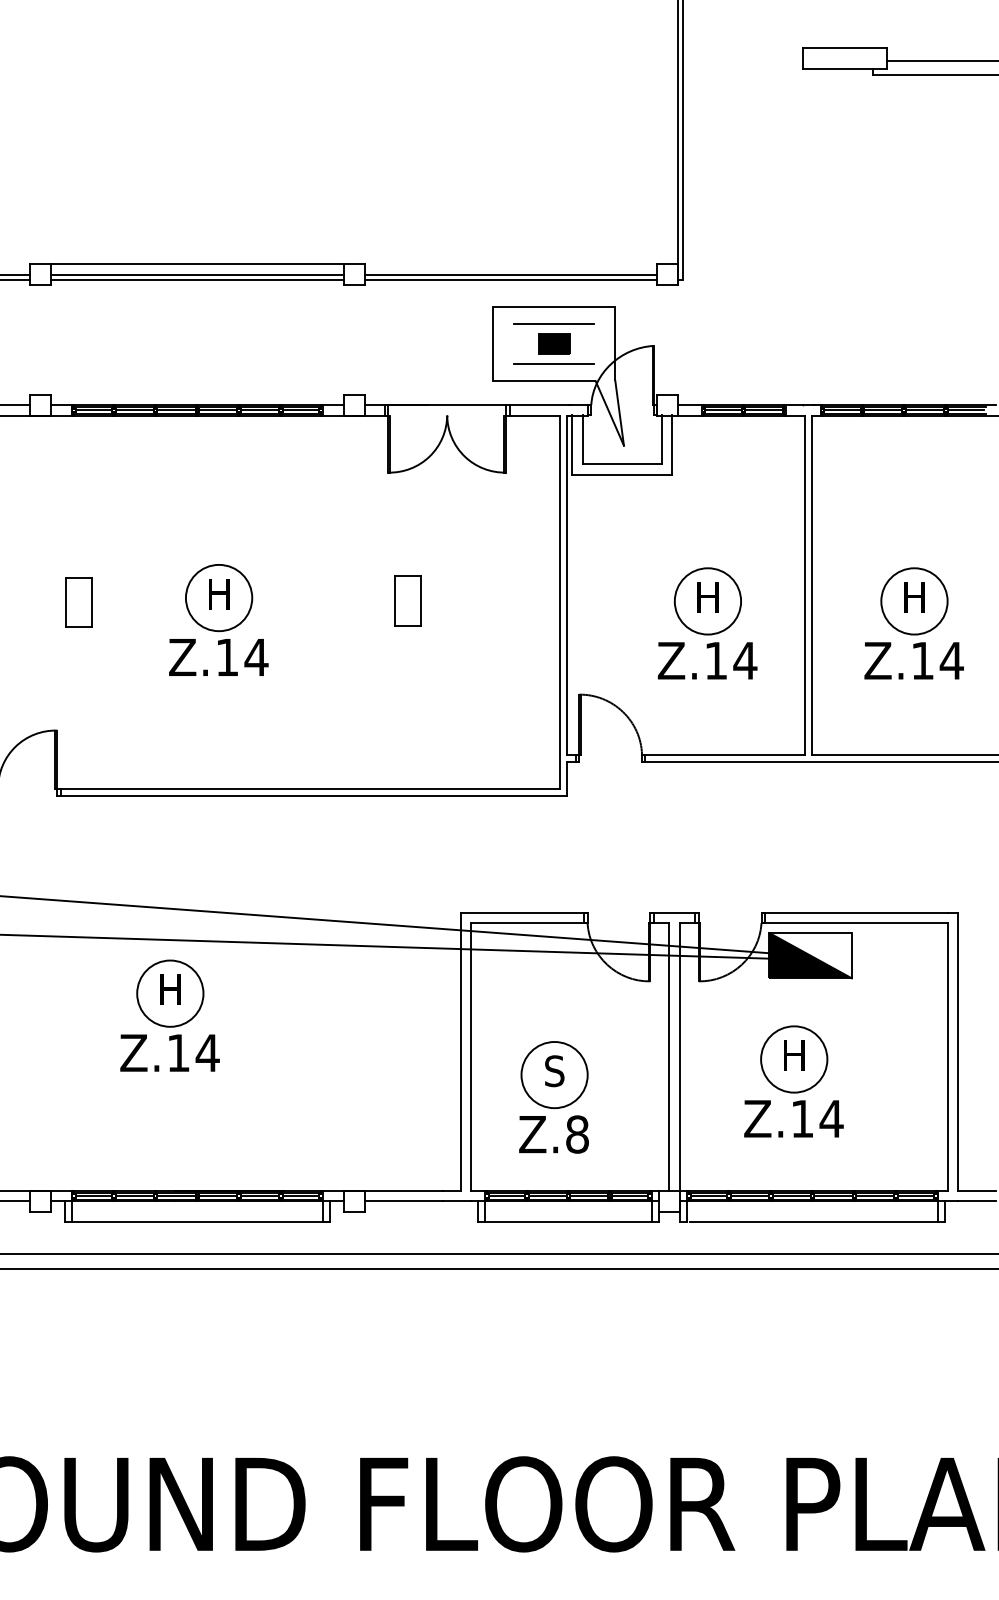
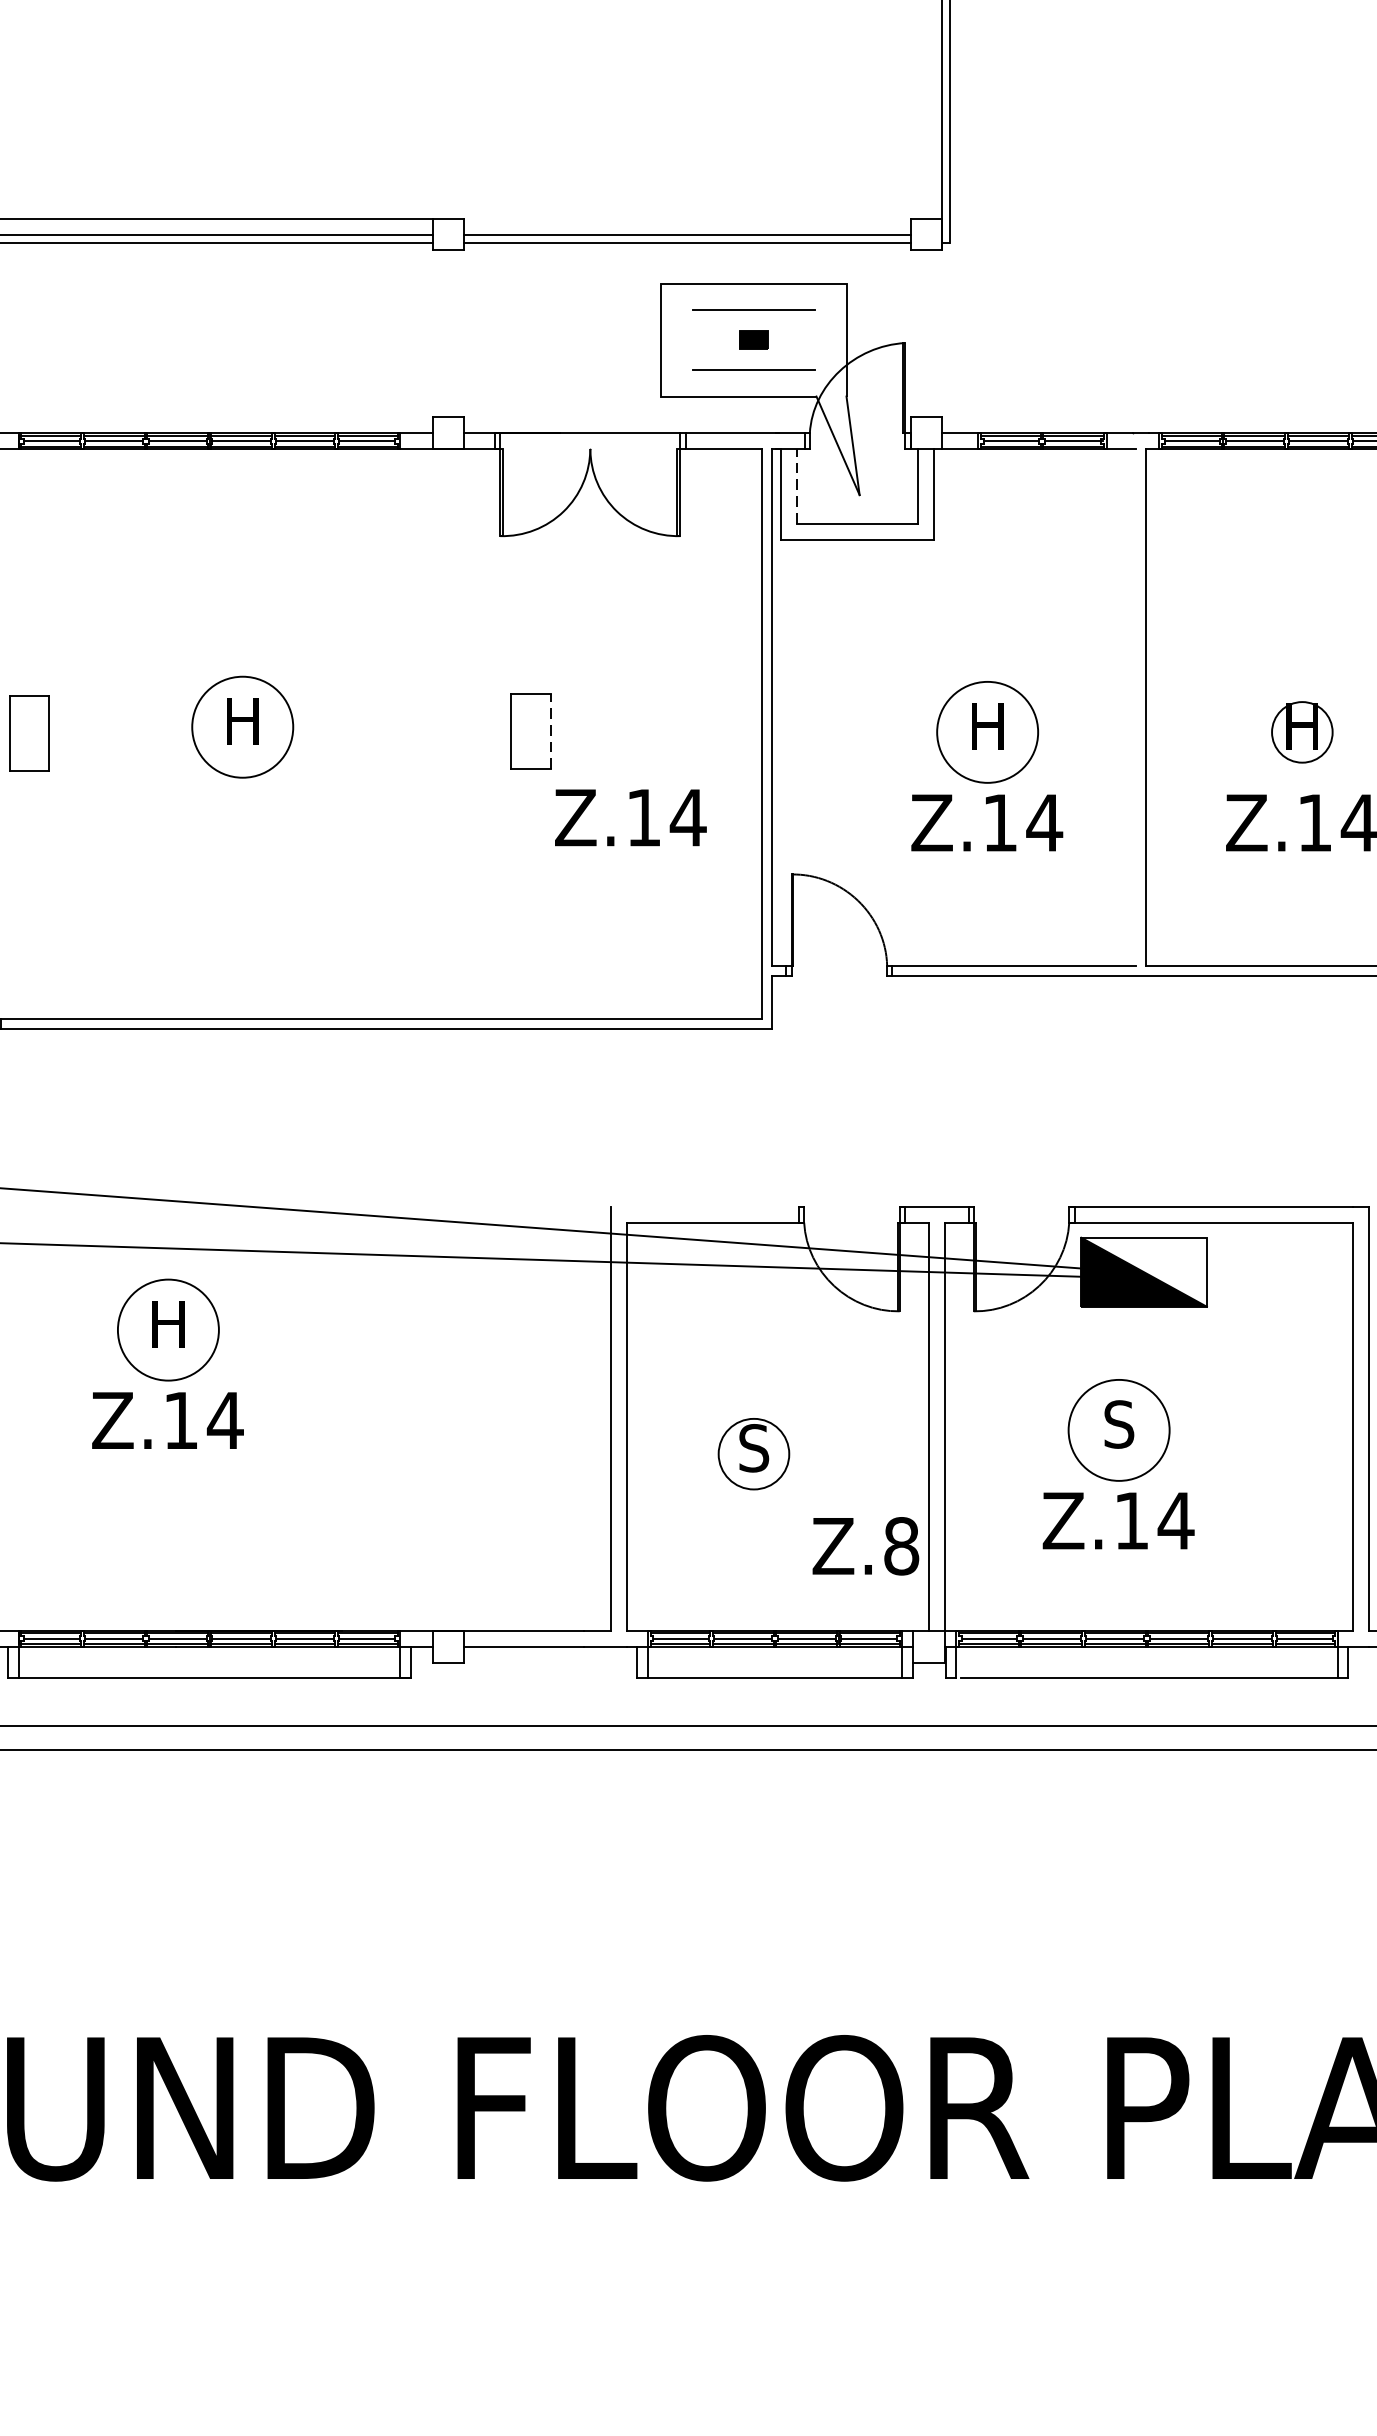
part: (554, 343) -> (753, 339), size x0.6
line: (582, 439) -> (796, 485), solid -> dashed
line: (805, 584) -> (1136, 706), removed
line: (421, 600) -> (551, 730), solid -> dashed
circle: (914, 601) -> (1302, 732), size x0.6
text: (218, 657) -> (630, 817), moved
line: (523, 912) -> (706, 1206), removed
text: (794, 1055) -> (1119, 1424), H -> S
circle: (554, 1075) -> (753, 1454), size x0.7
text: (553, 1134) -> (865, 1546), moved

